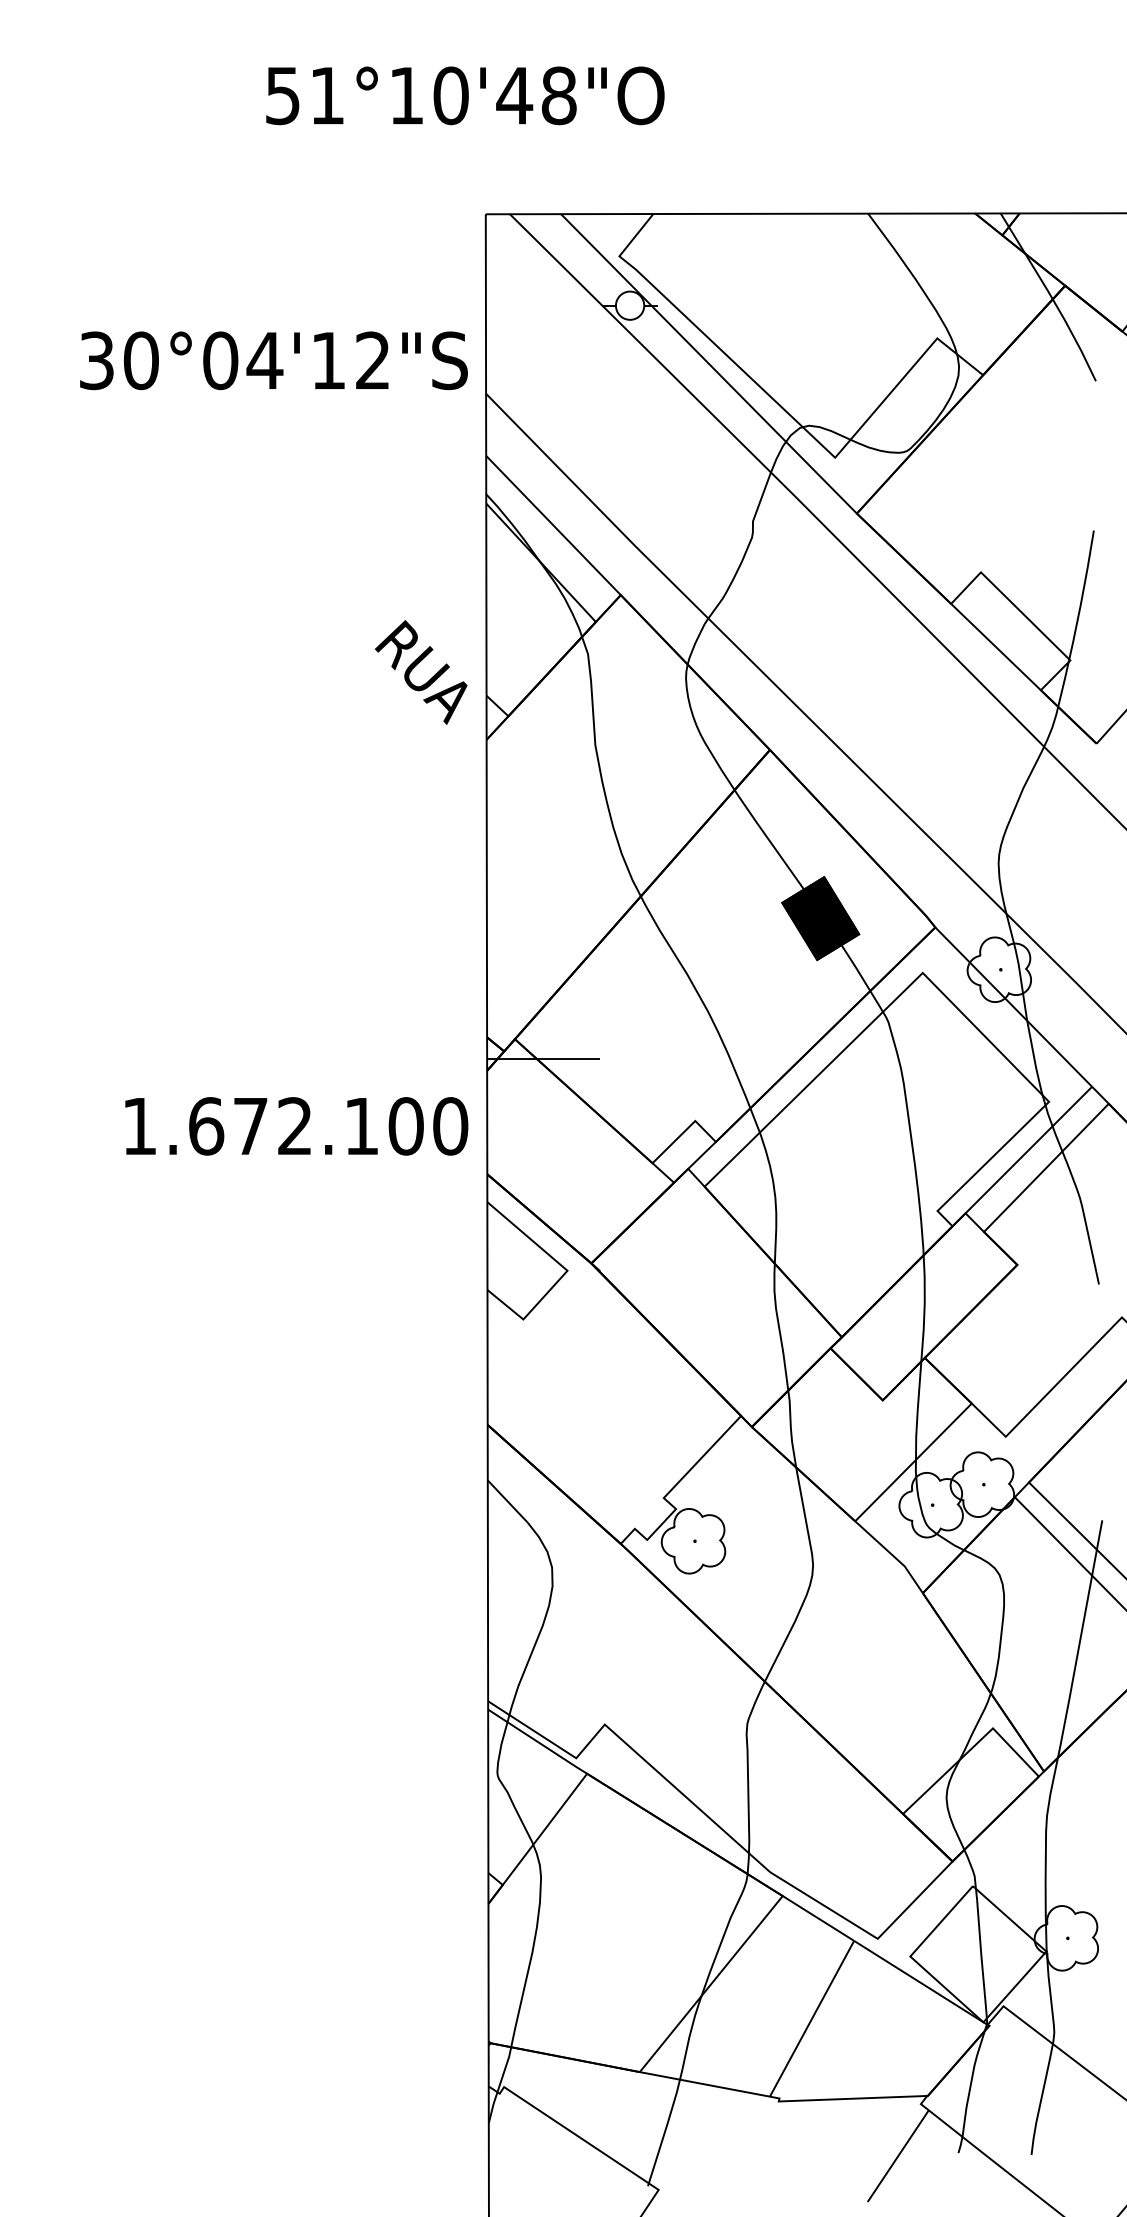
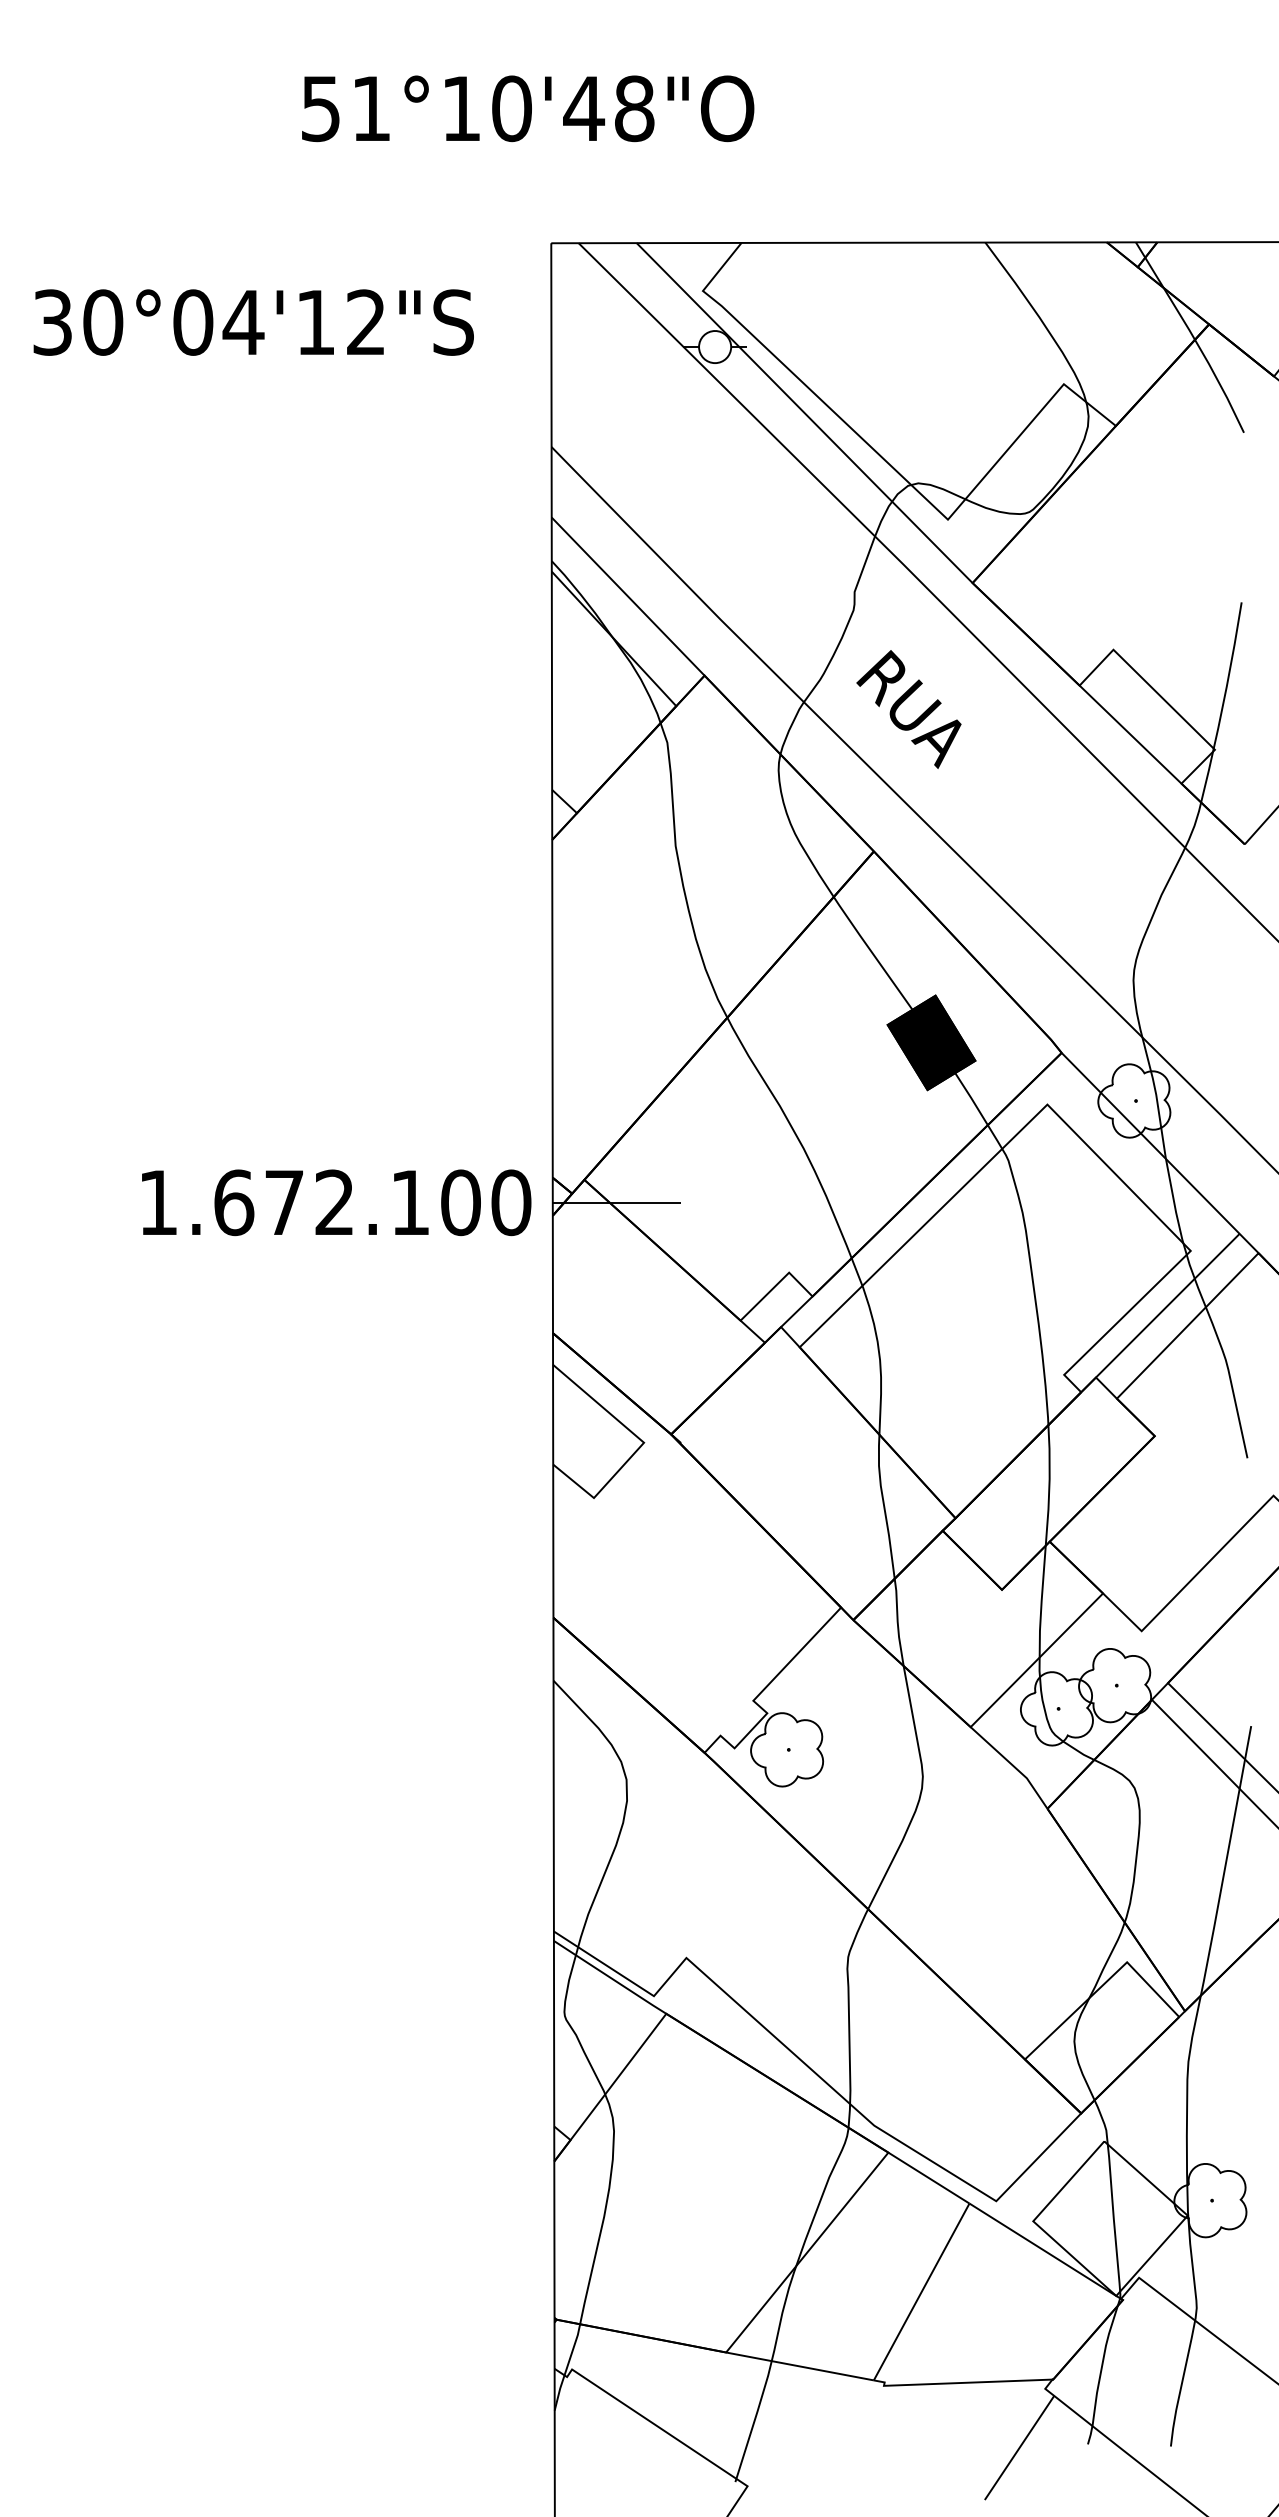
text: (273, 360) -> (253, 322), moved
text: (420, 672) -> (908, 709), moved
text: (296, 1126) -> (336, 1202), moved

